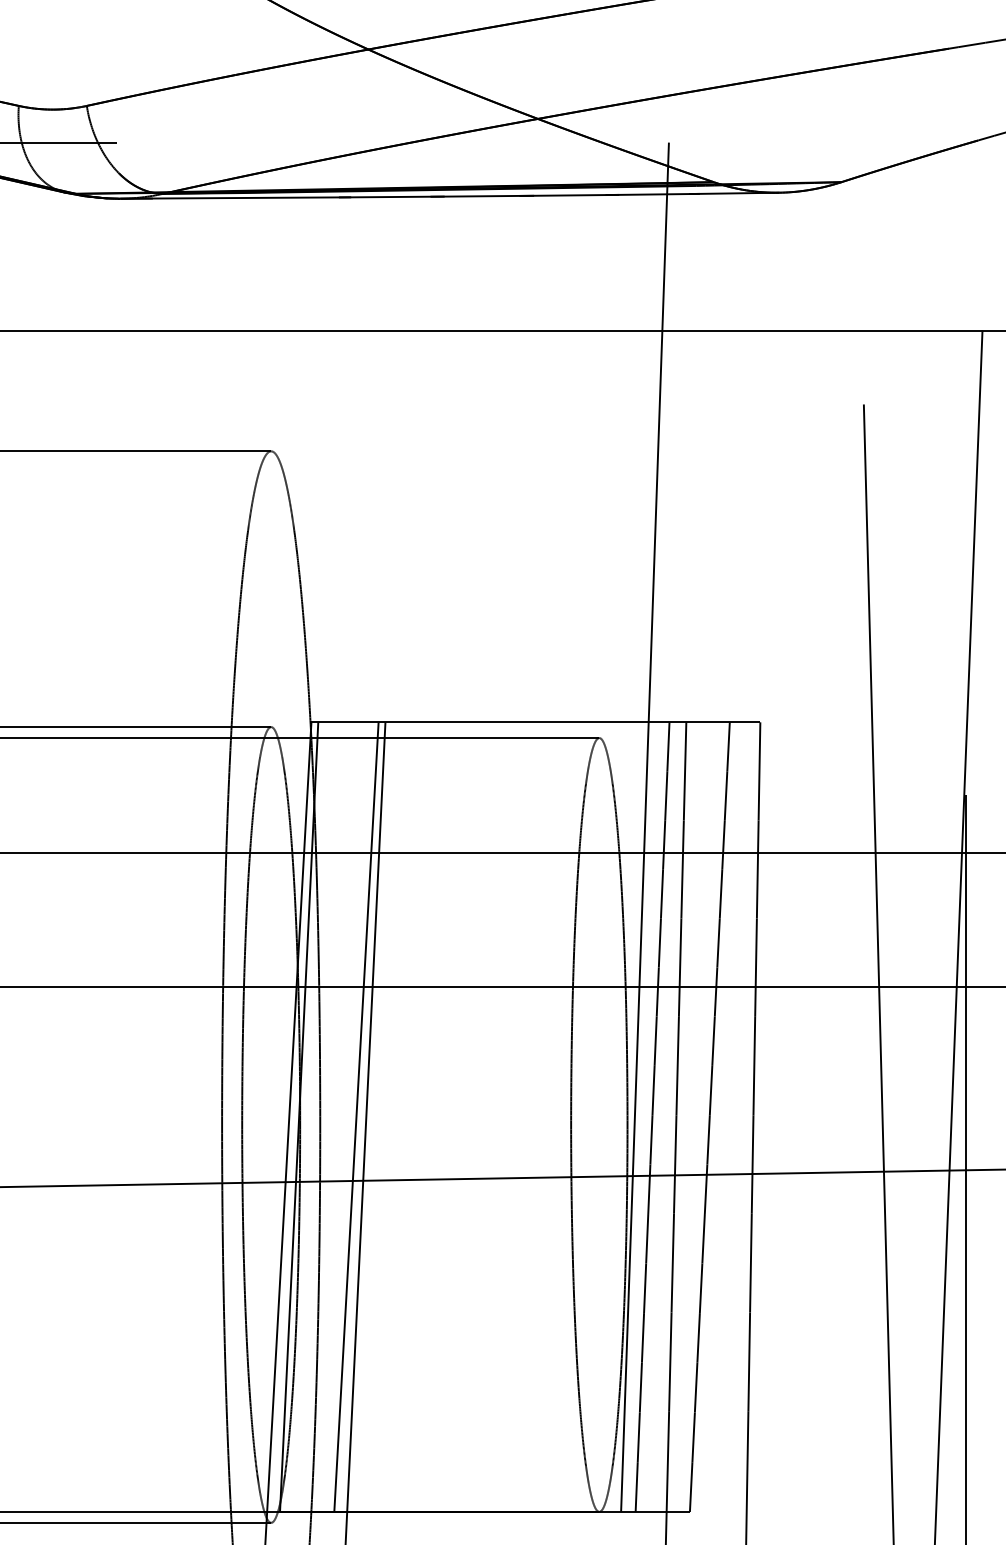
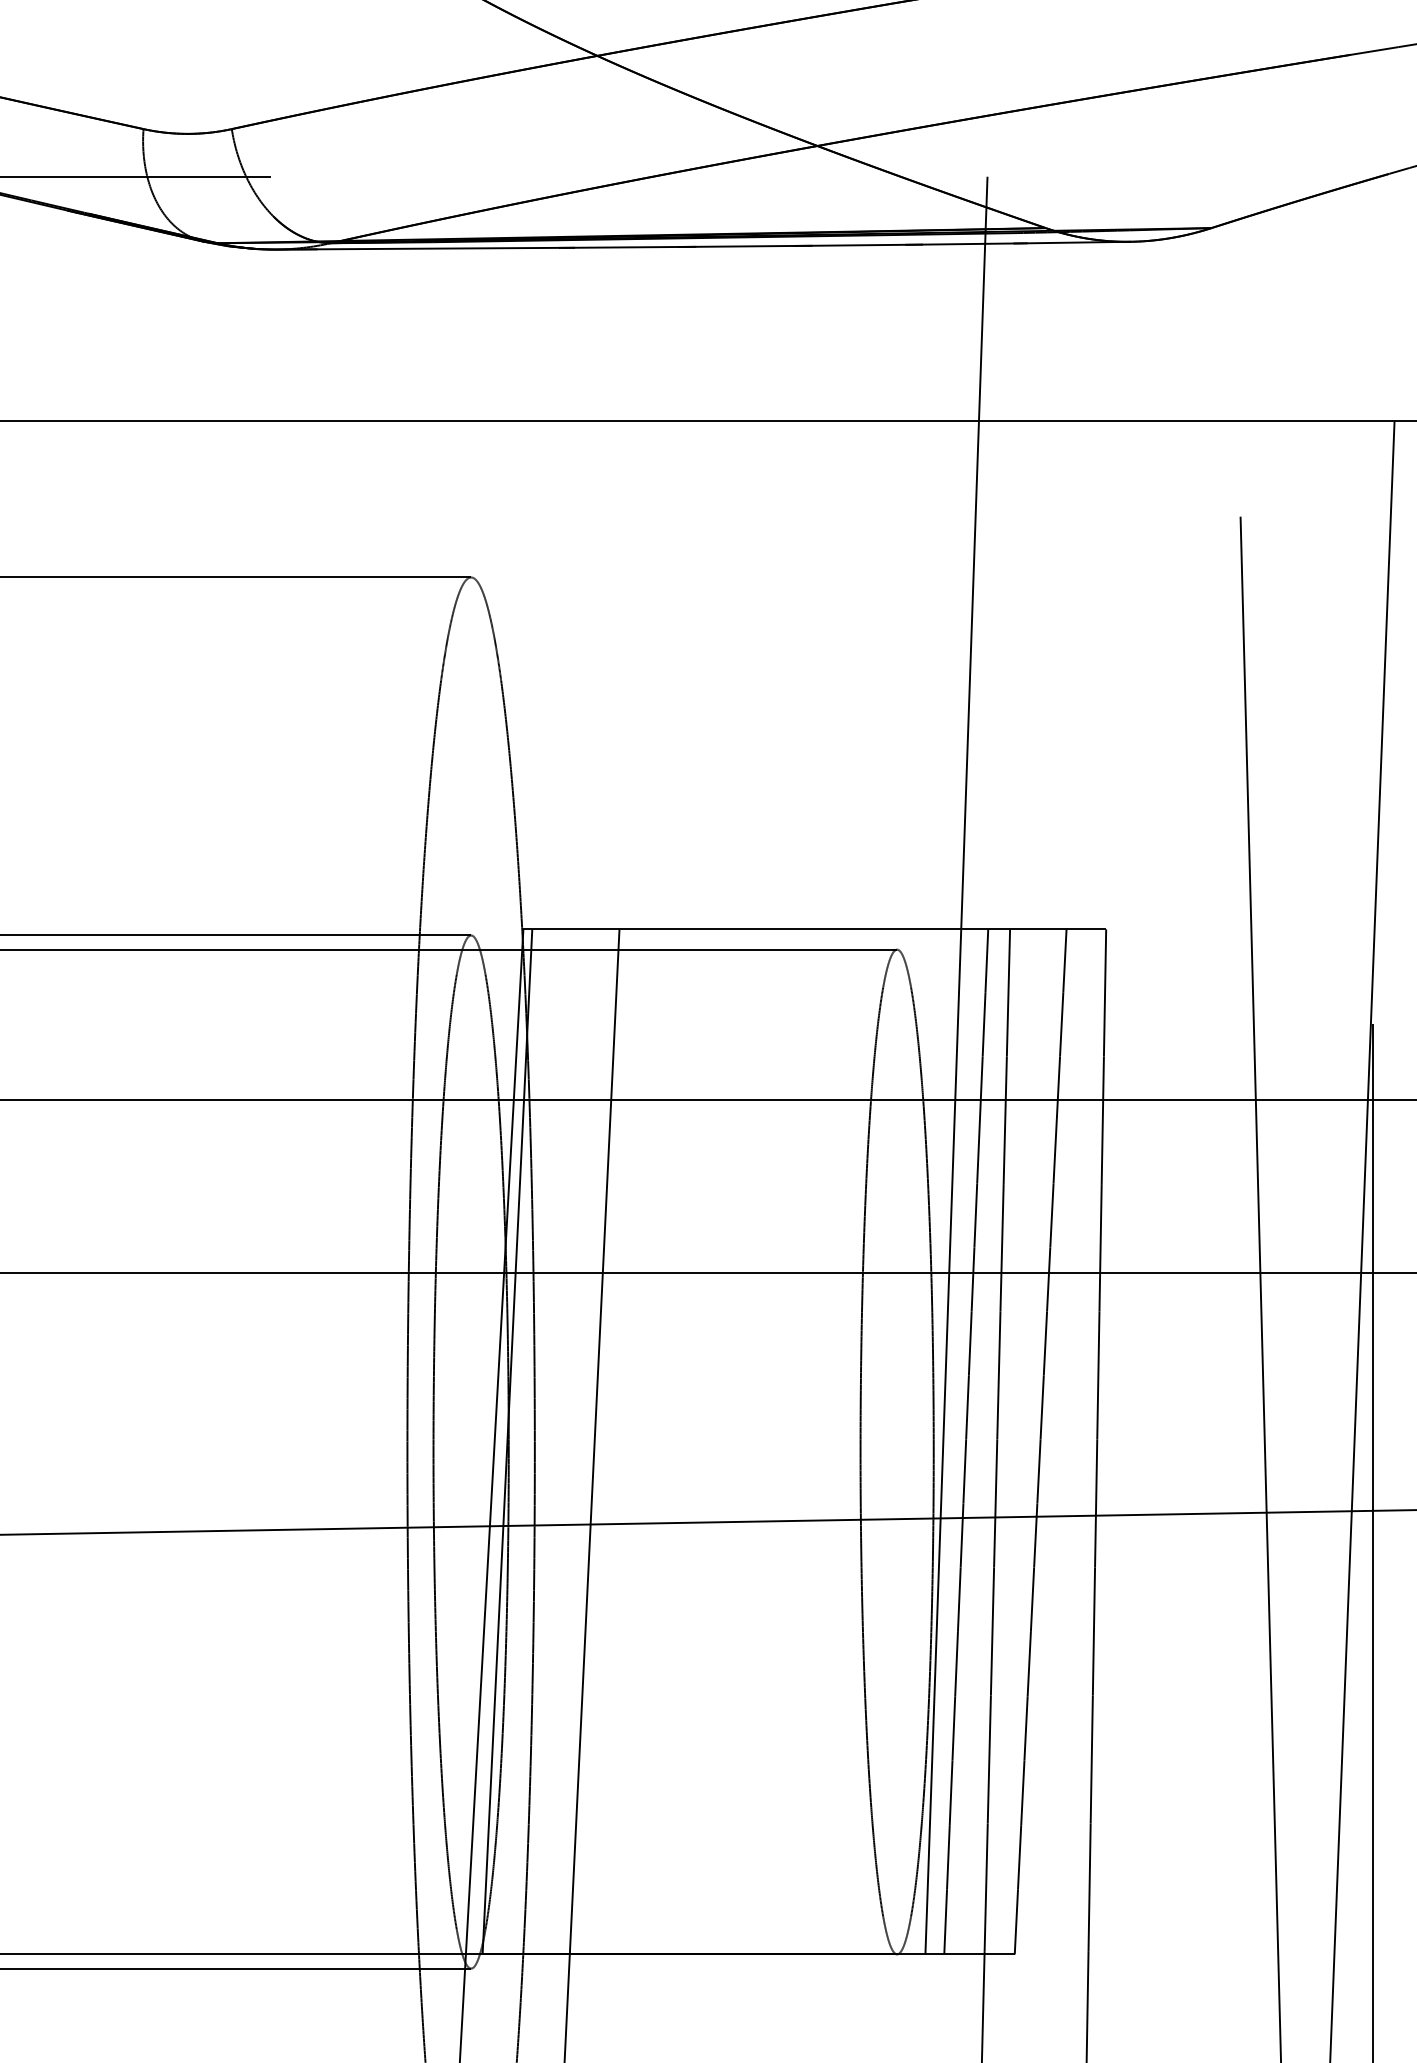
line: (356, 1116) -> (581, 1441), removed

